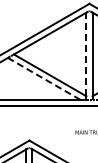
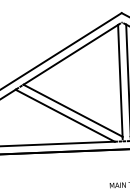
line: (86, 54) -> (120, 80), dashed -> solid
line: (44, 78) -> (65, 115), dashed -> solid

